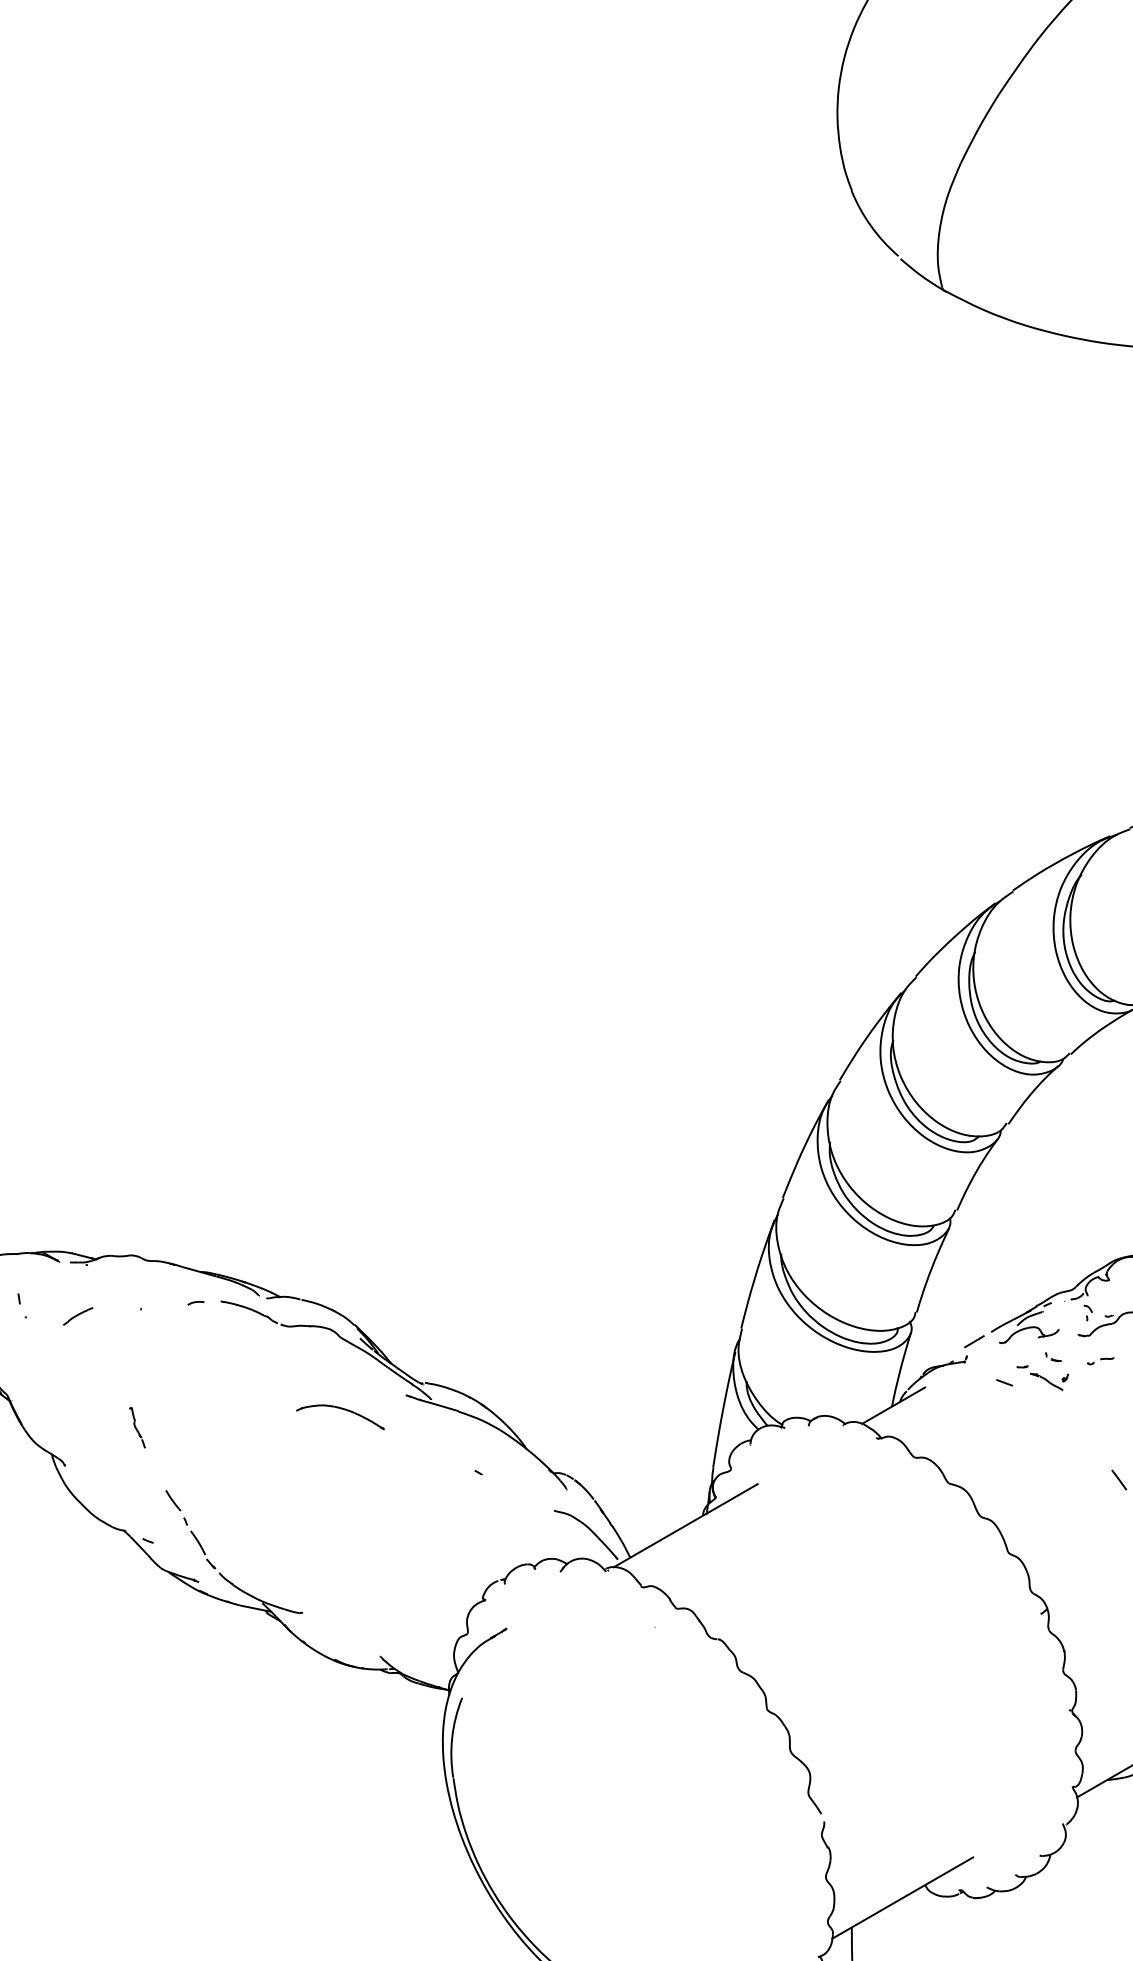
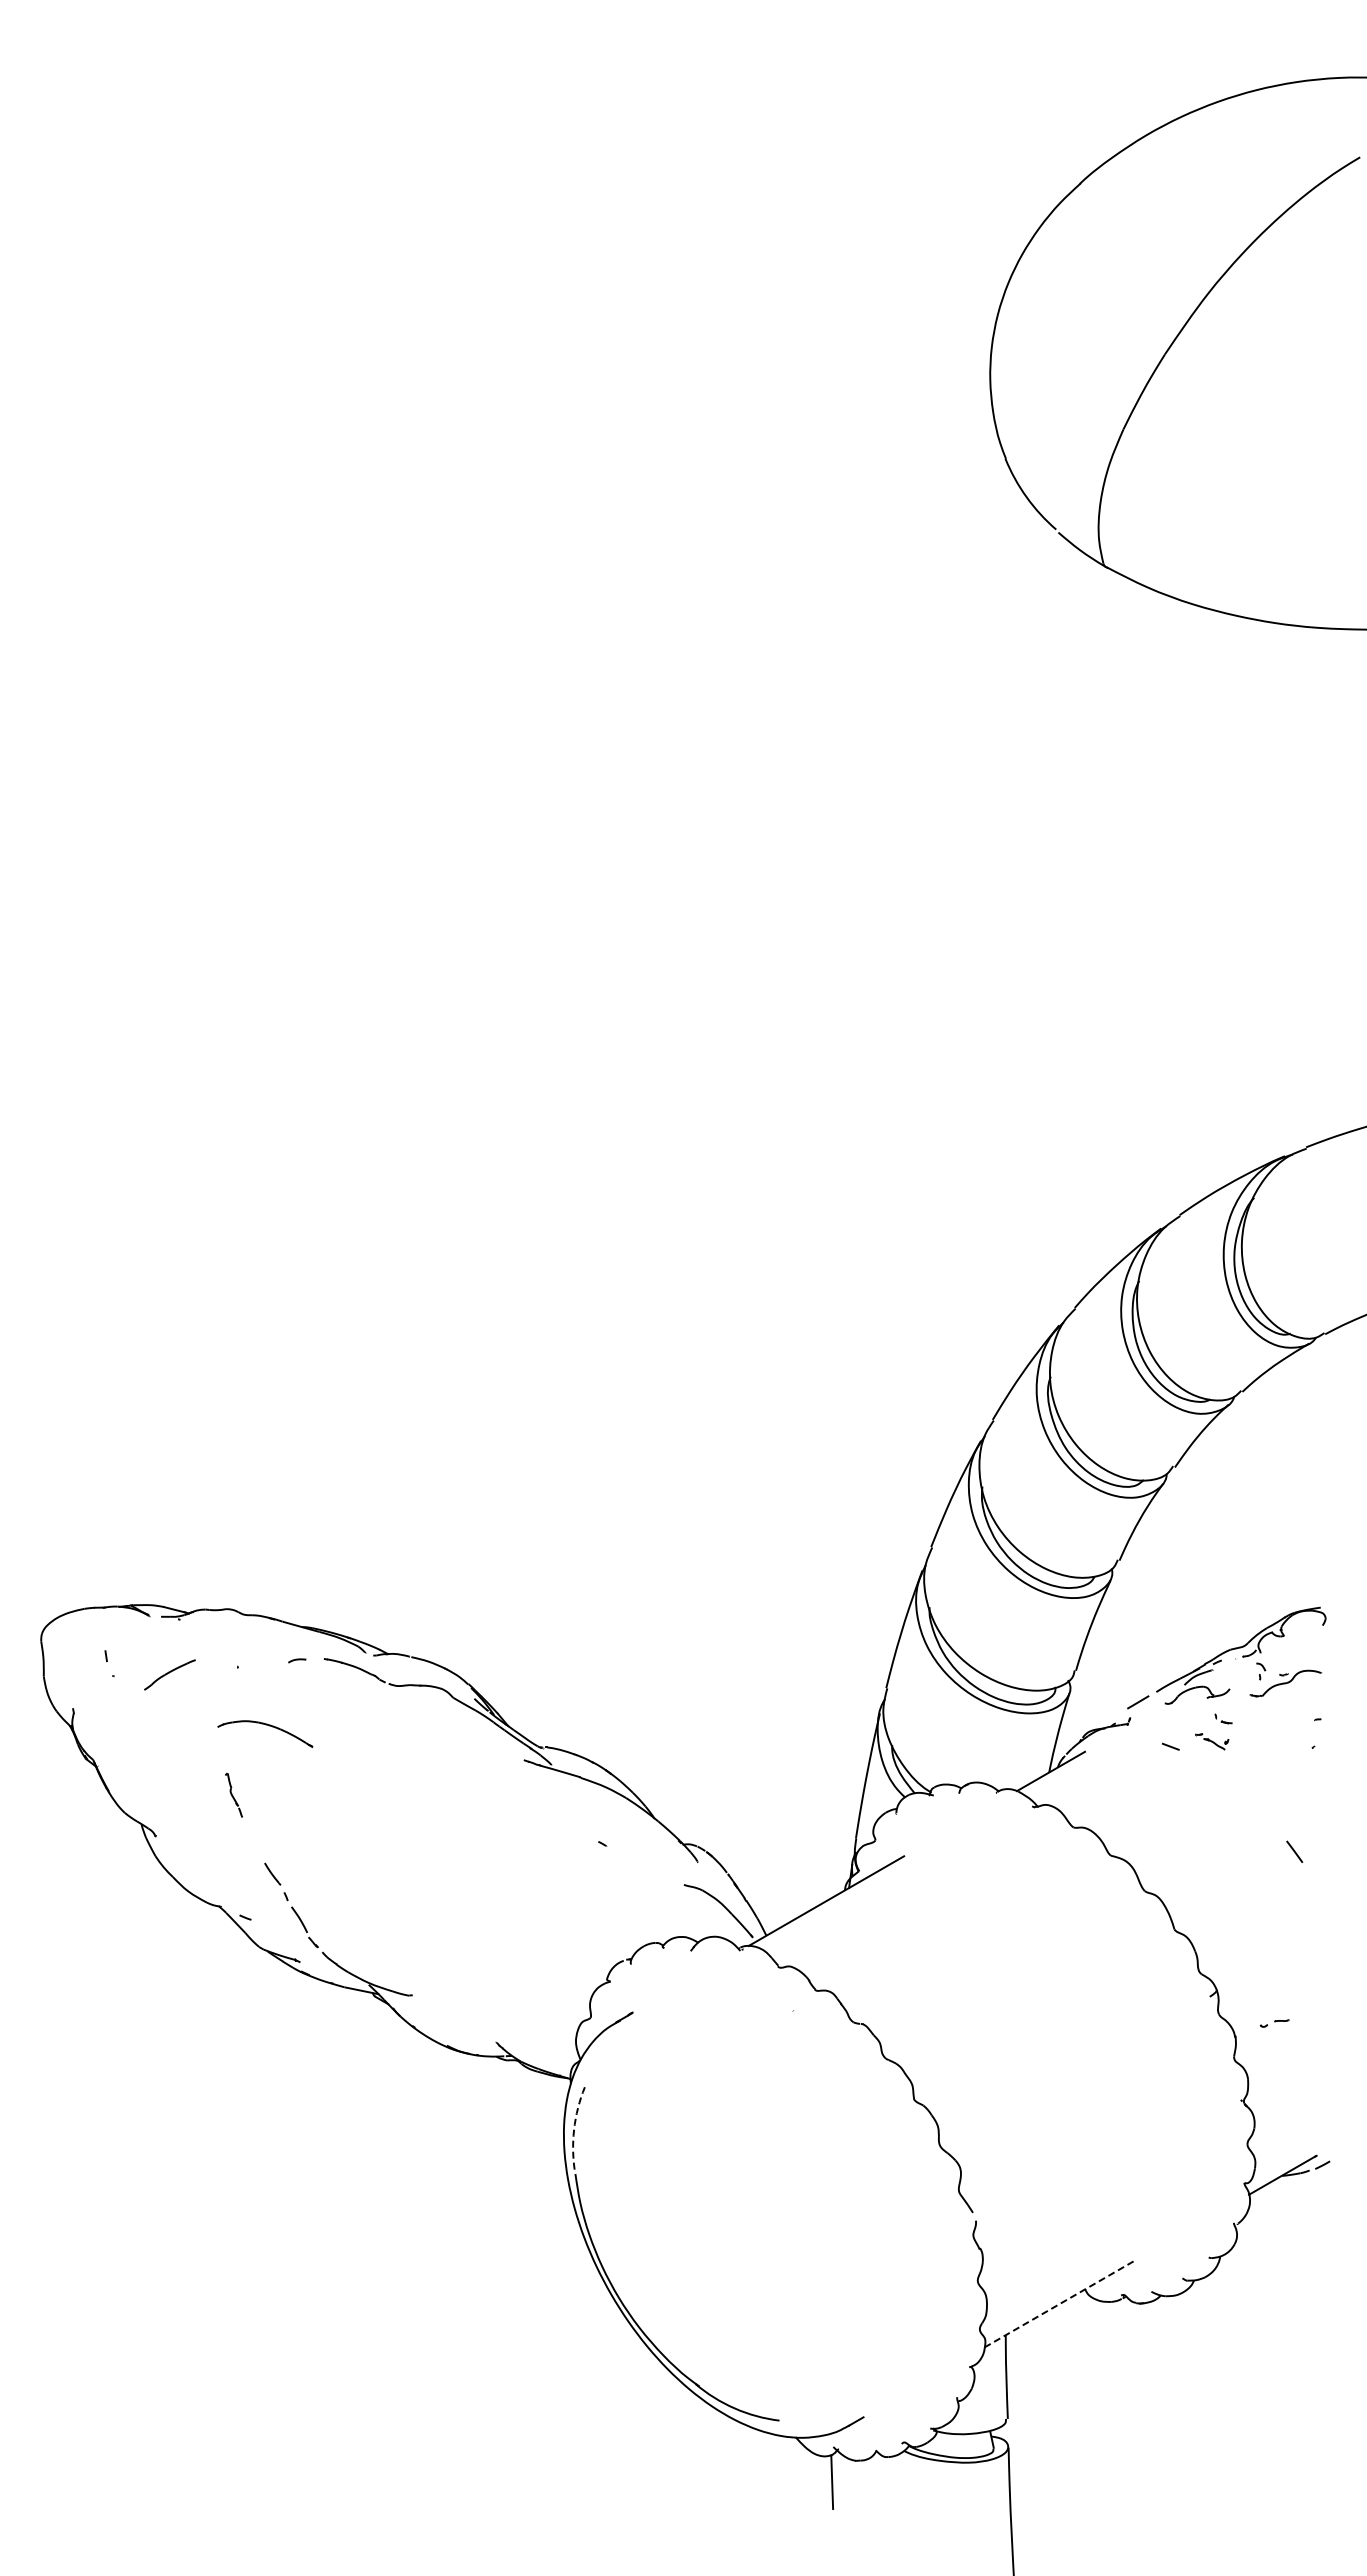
part: (77, 1316) -> (169, 1675), size x1.6
part: (1100, 1361) -> (1274, 2023), moved
part: (1042, 1377) -> (1211, 1741), size x0.6
part: (340, 1409) -> (265, 1725), moved
arc: (452, 1737) -> (574, 2129), solid -> dashed
line: (902, 1898) -> (1060, 2303), solid -> dashed

